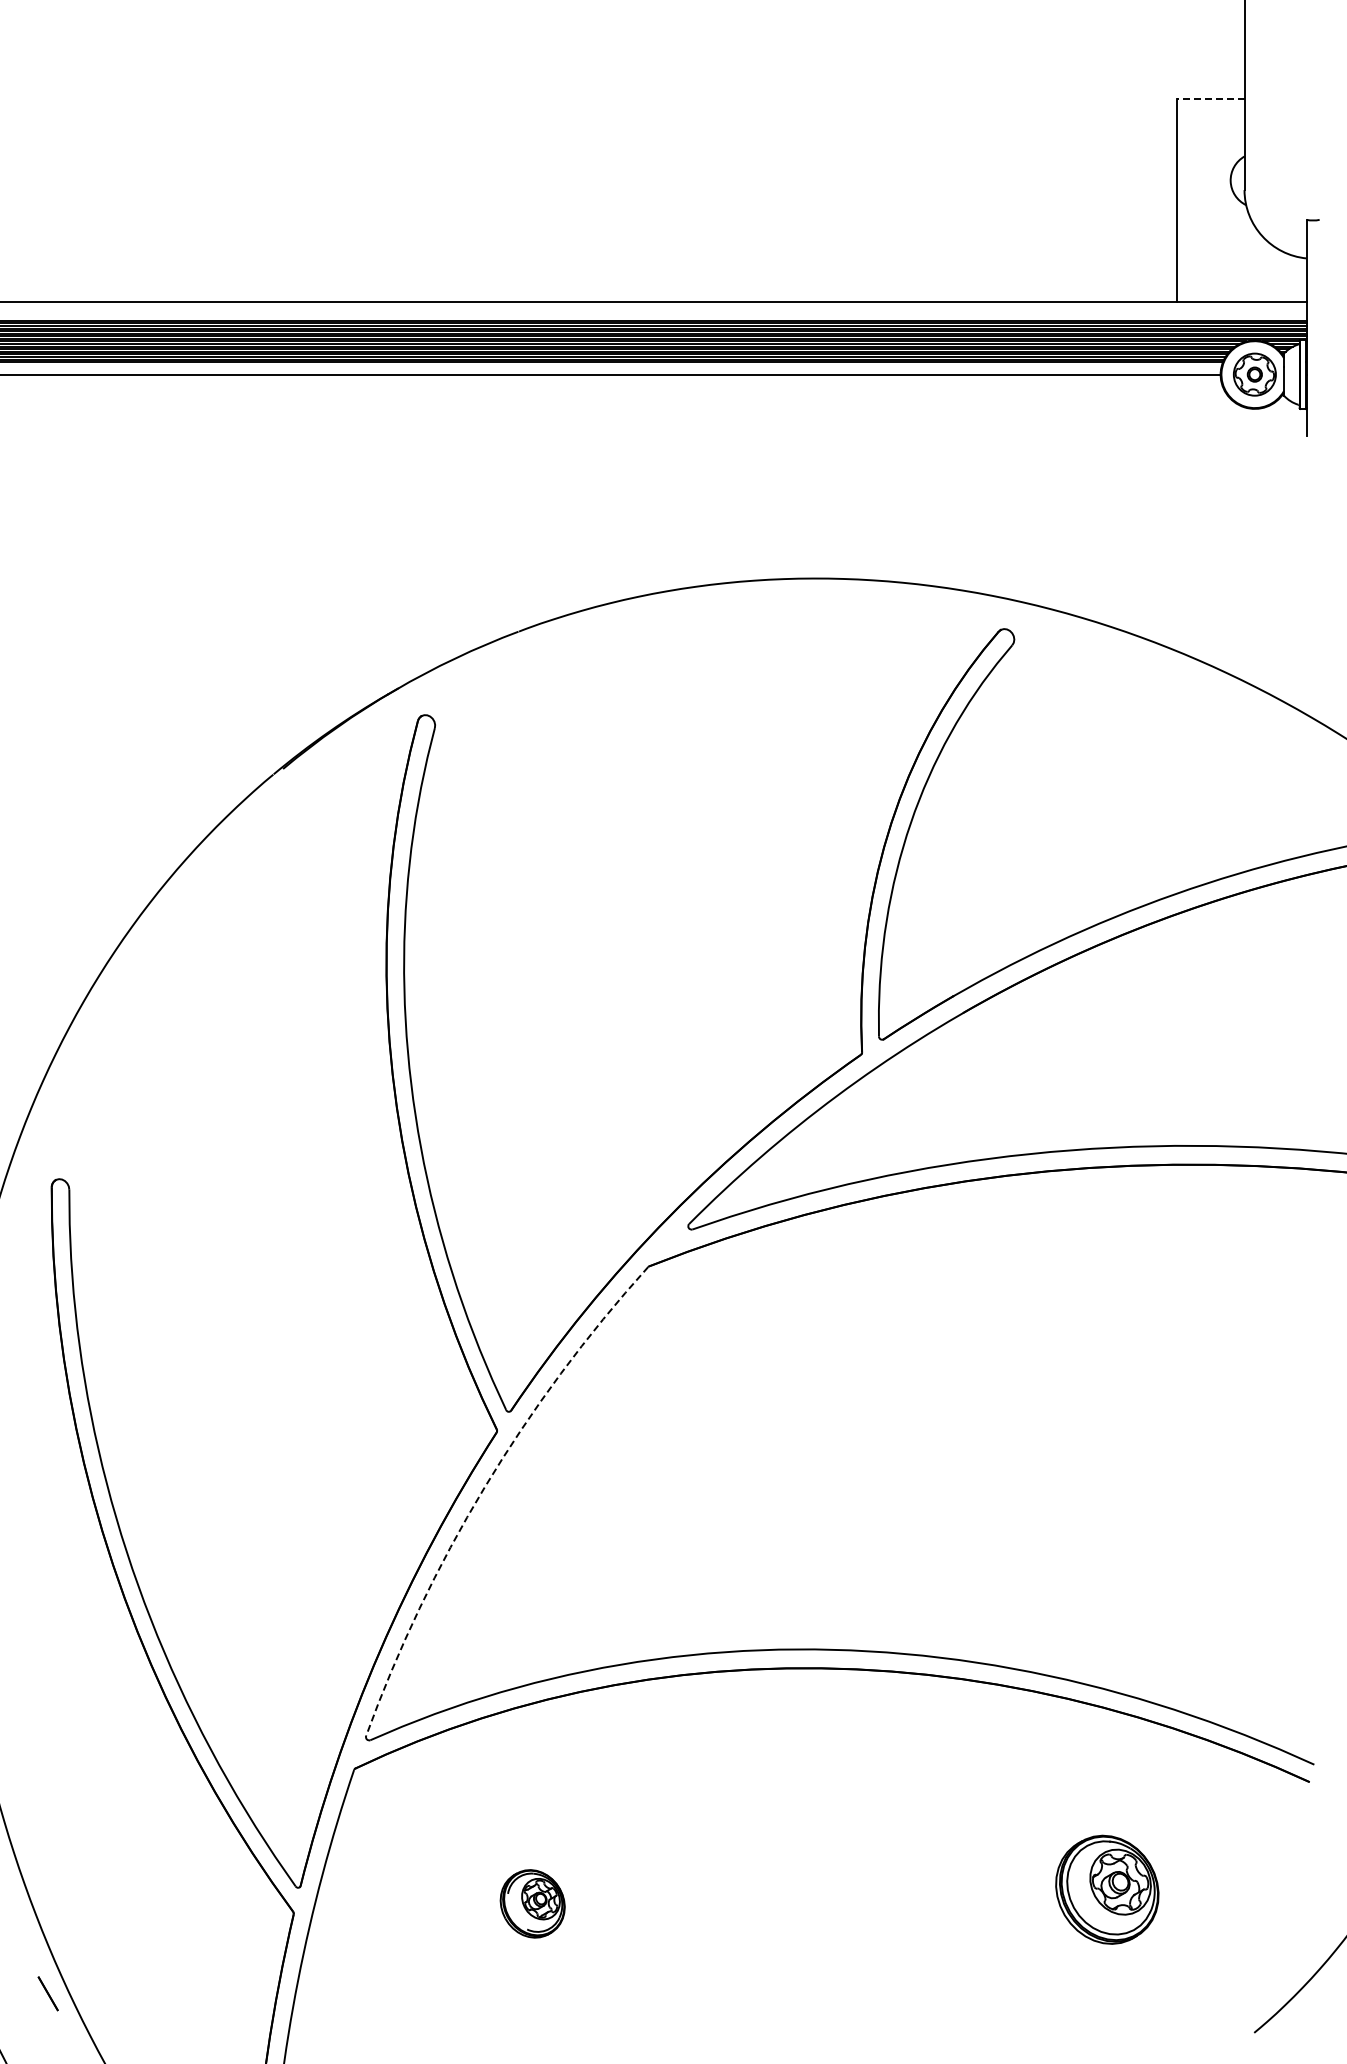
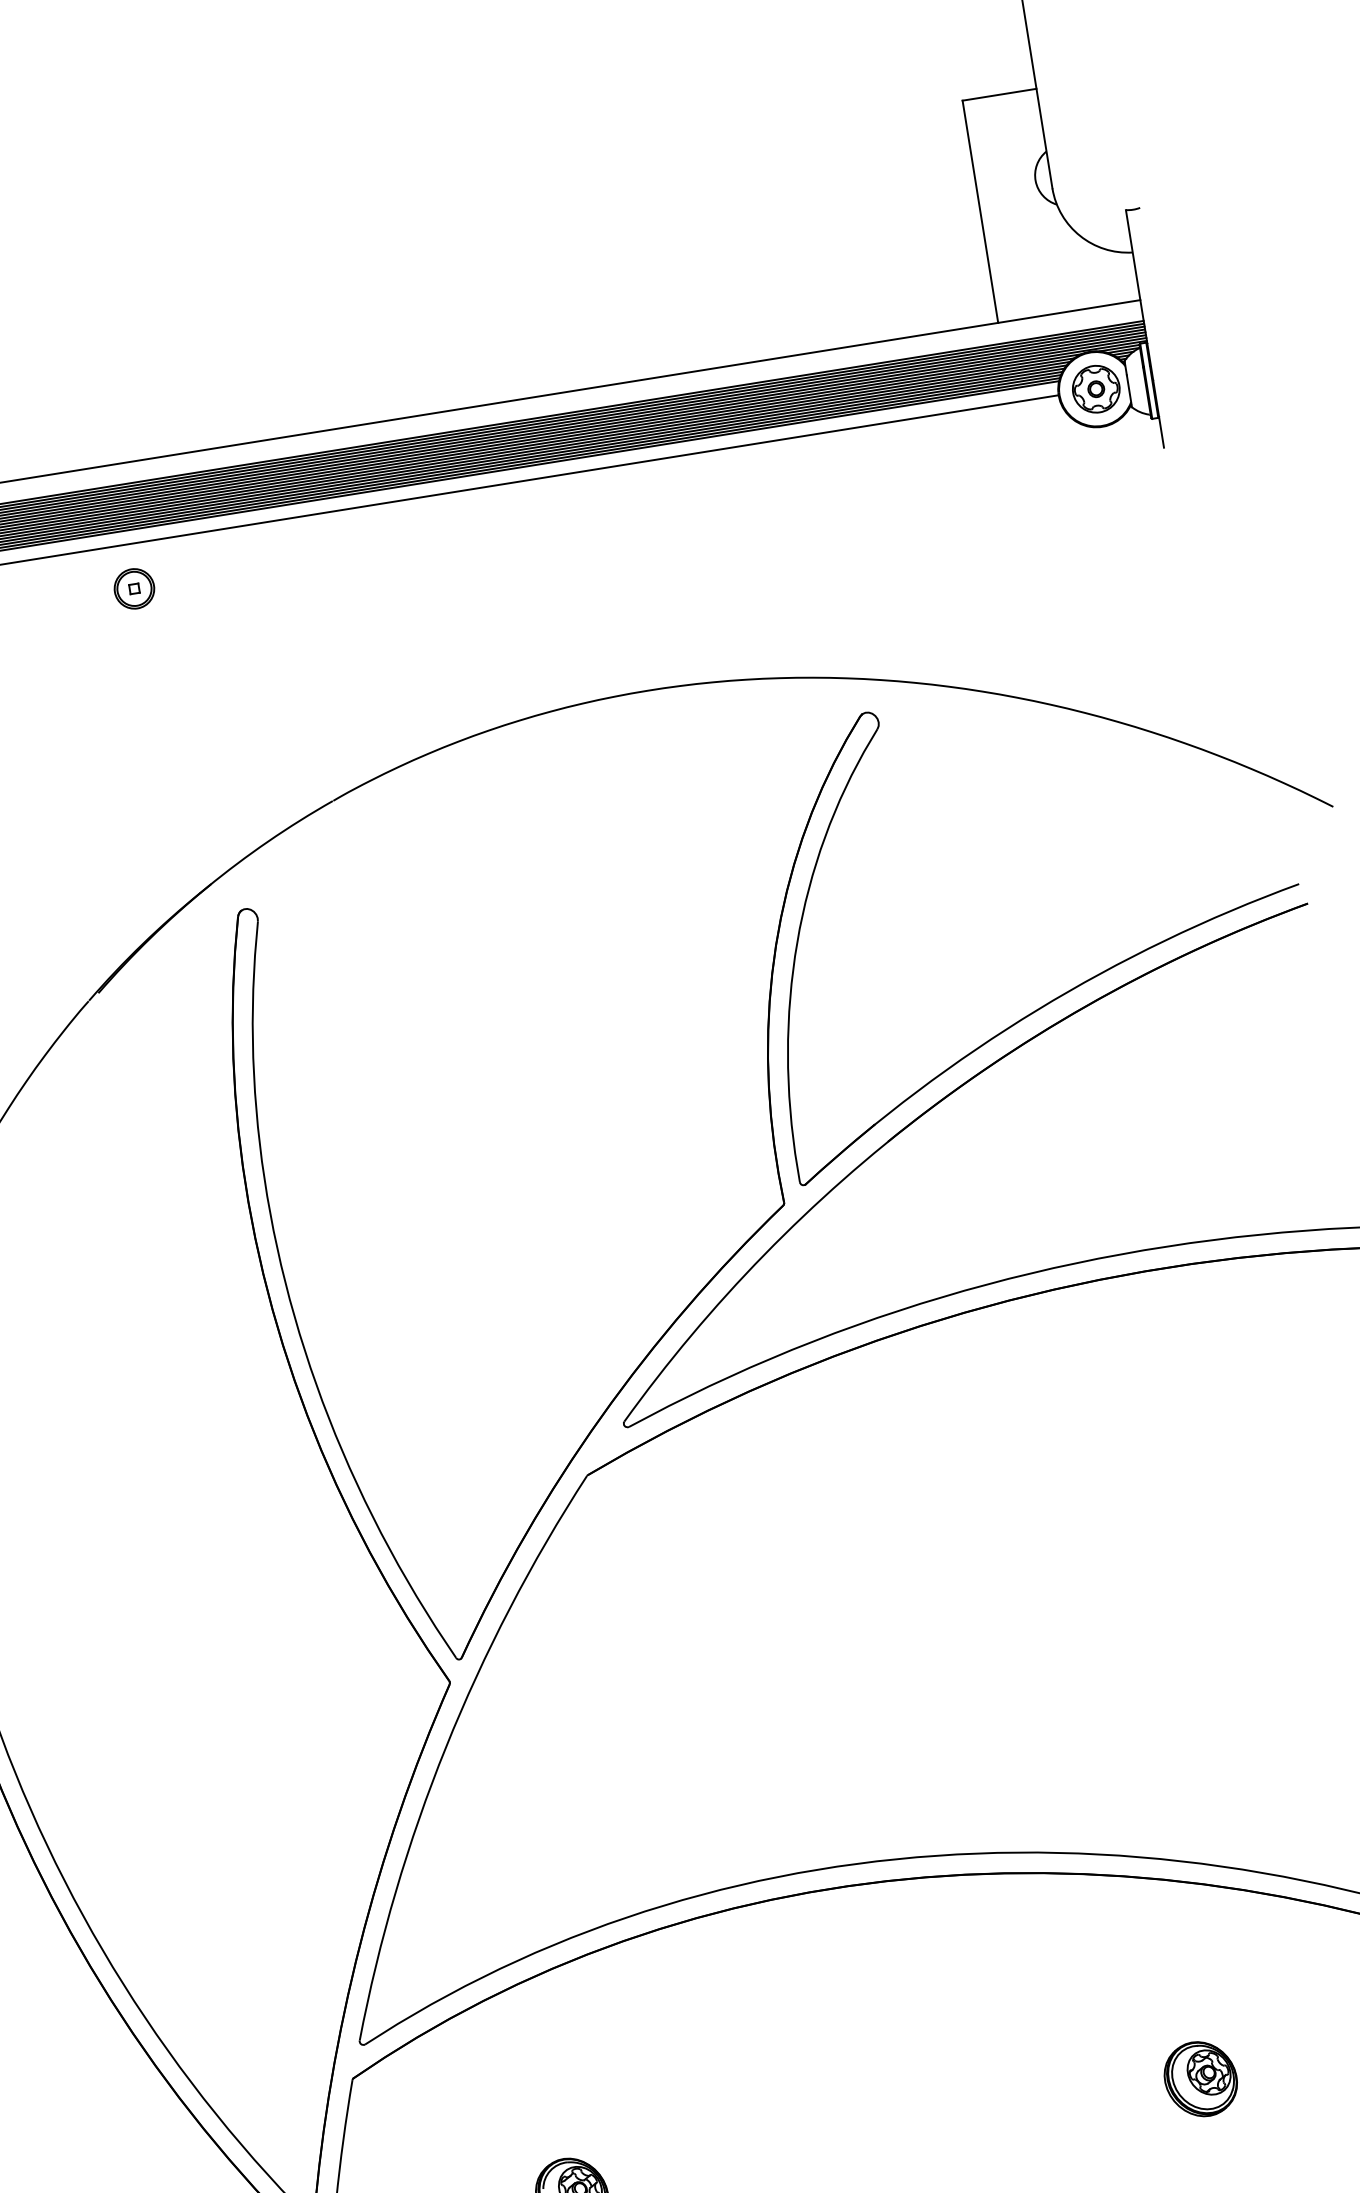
line: (1210, 99) -> (999, 94), dashed -> solid
part: (372, 414) -> (134, 588), added
arc: (484, 1487) -> (446, 1746), dashed -> solid
part: (1107, 1889) -> (1200, 2078), size x0.62

